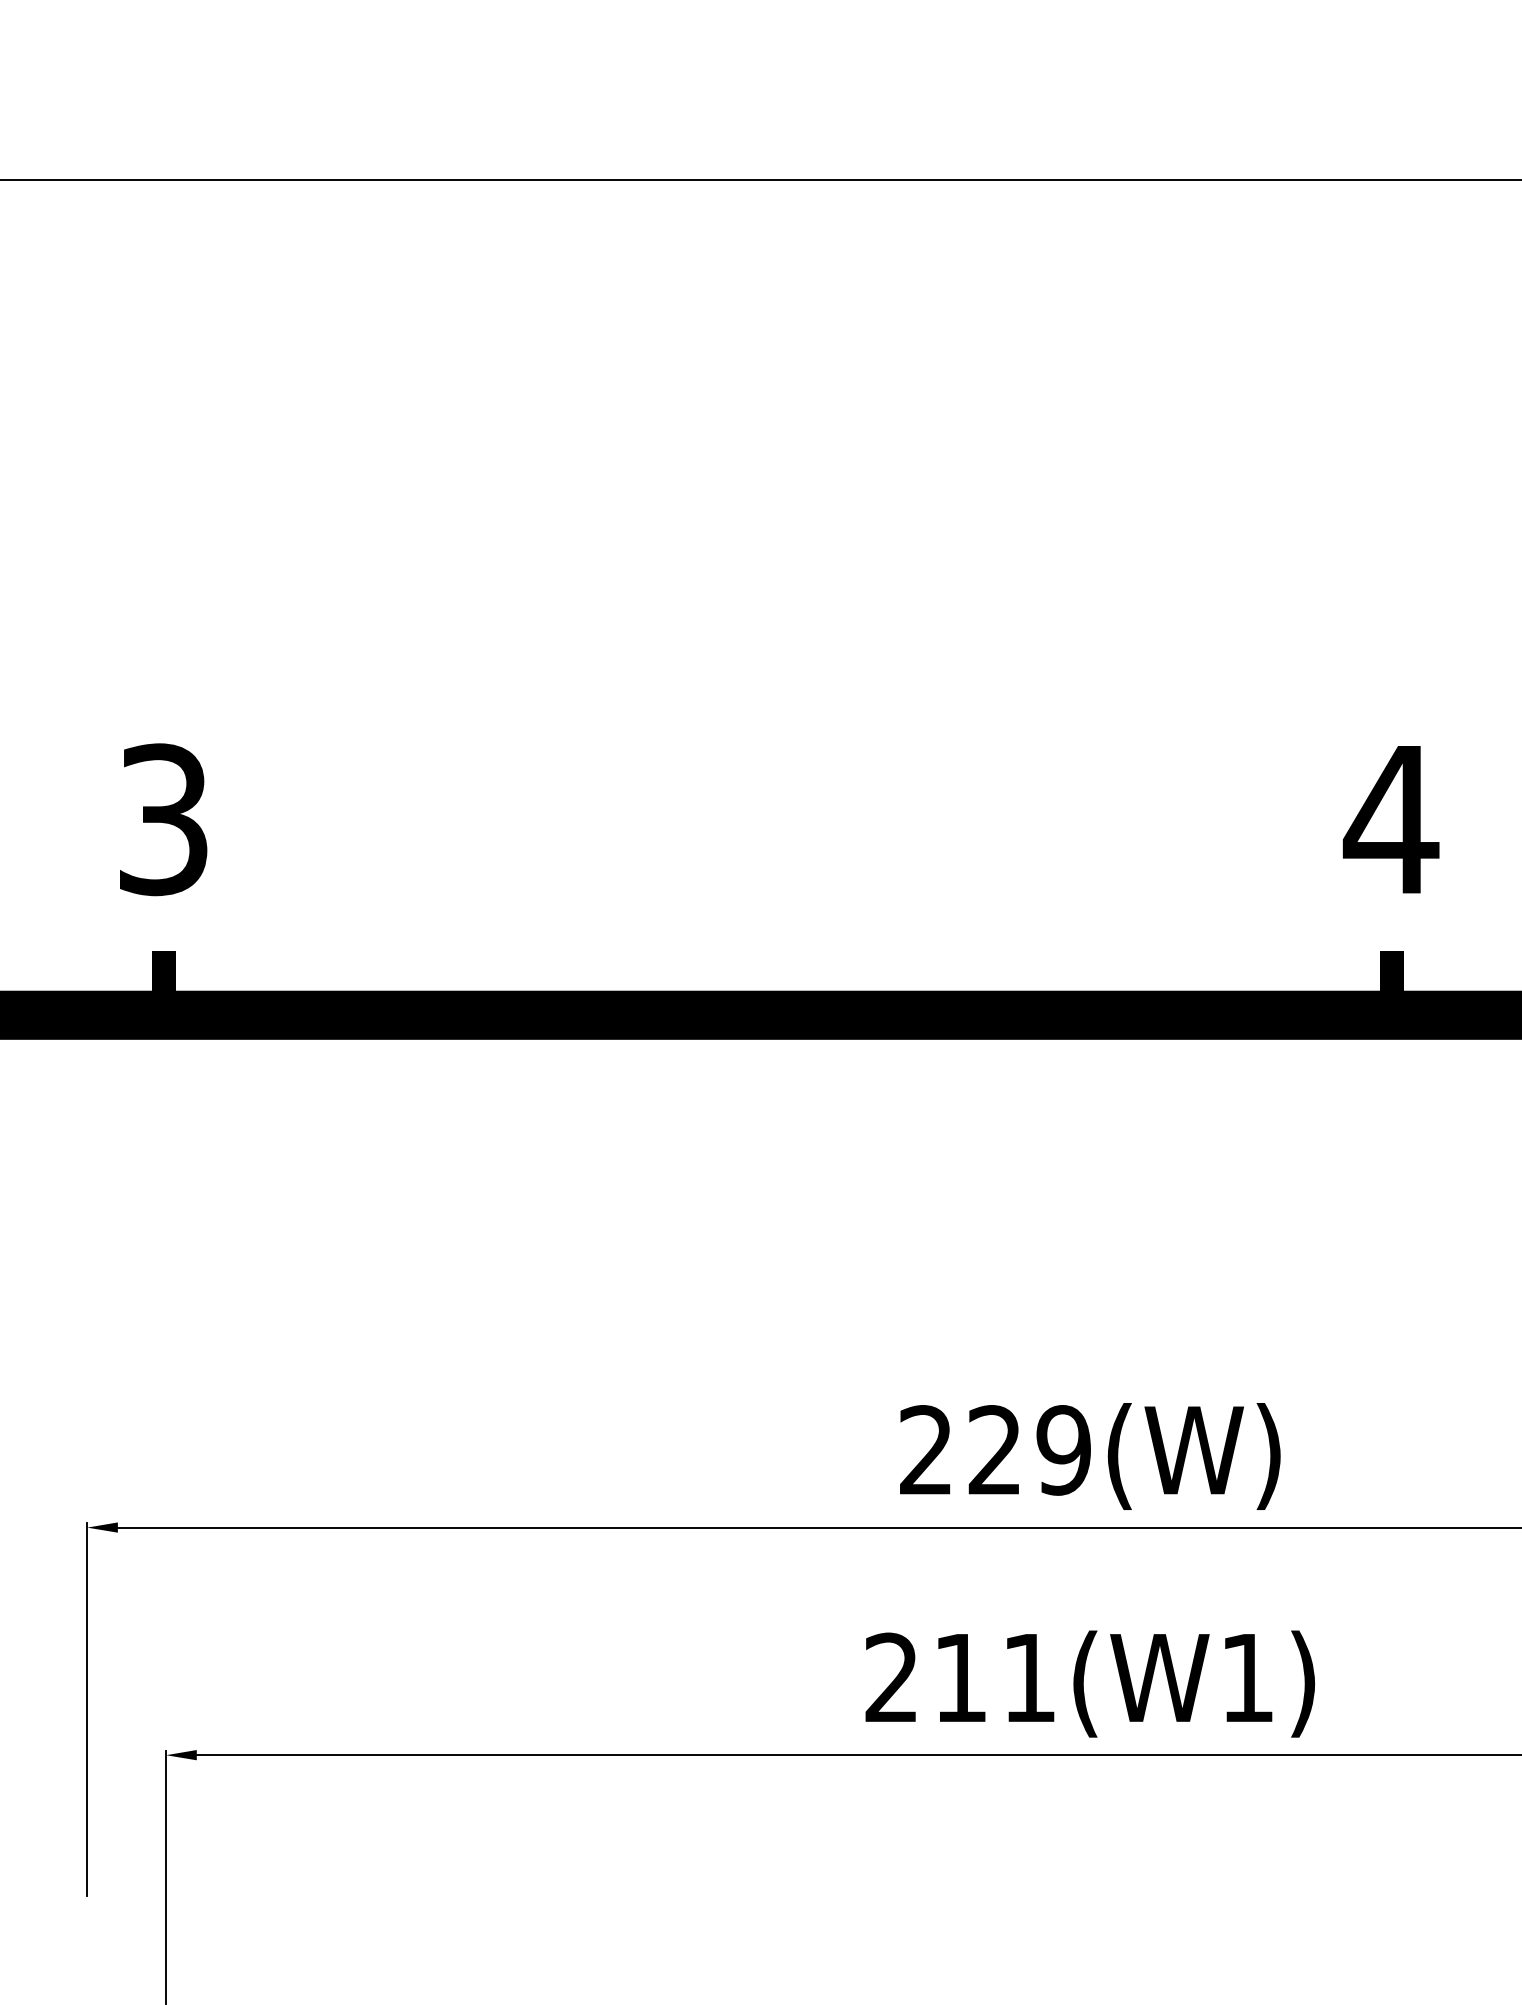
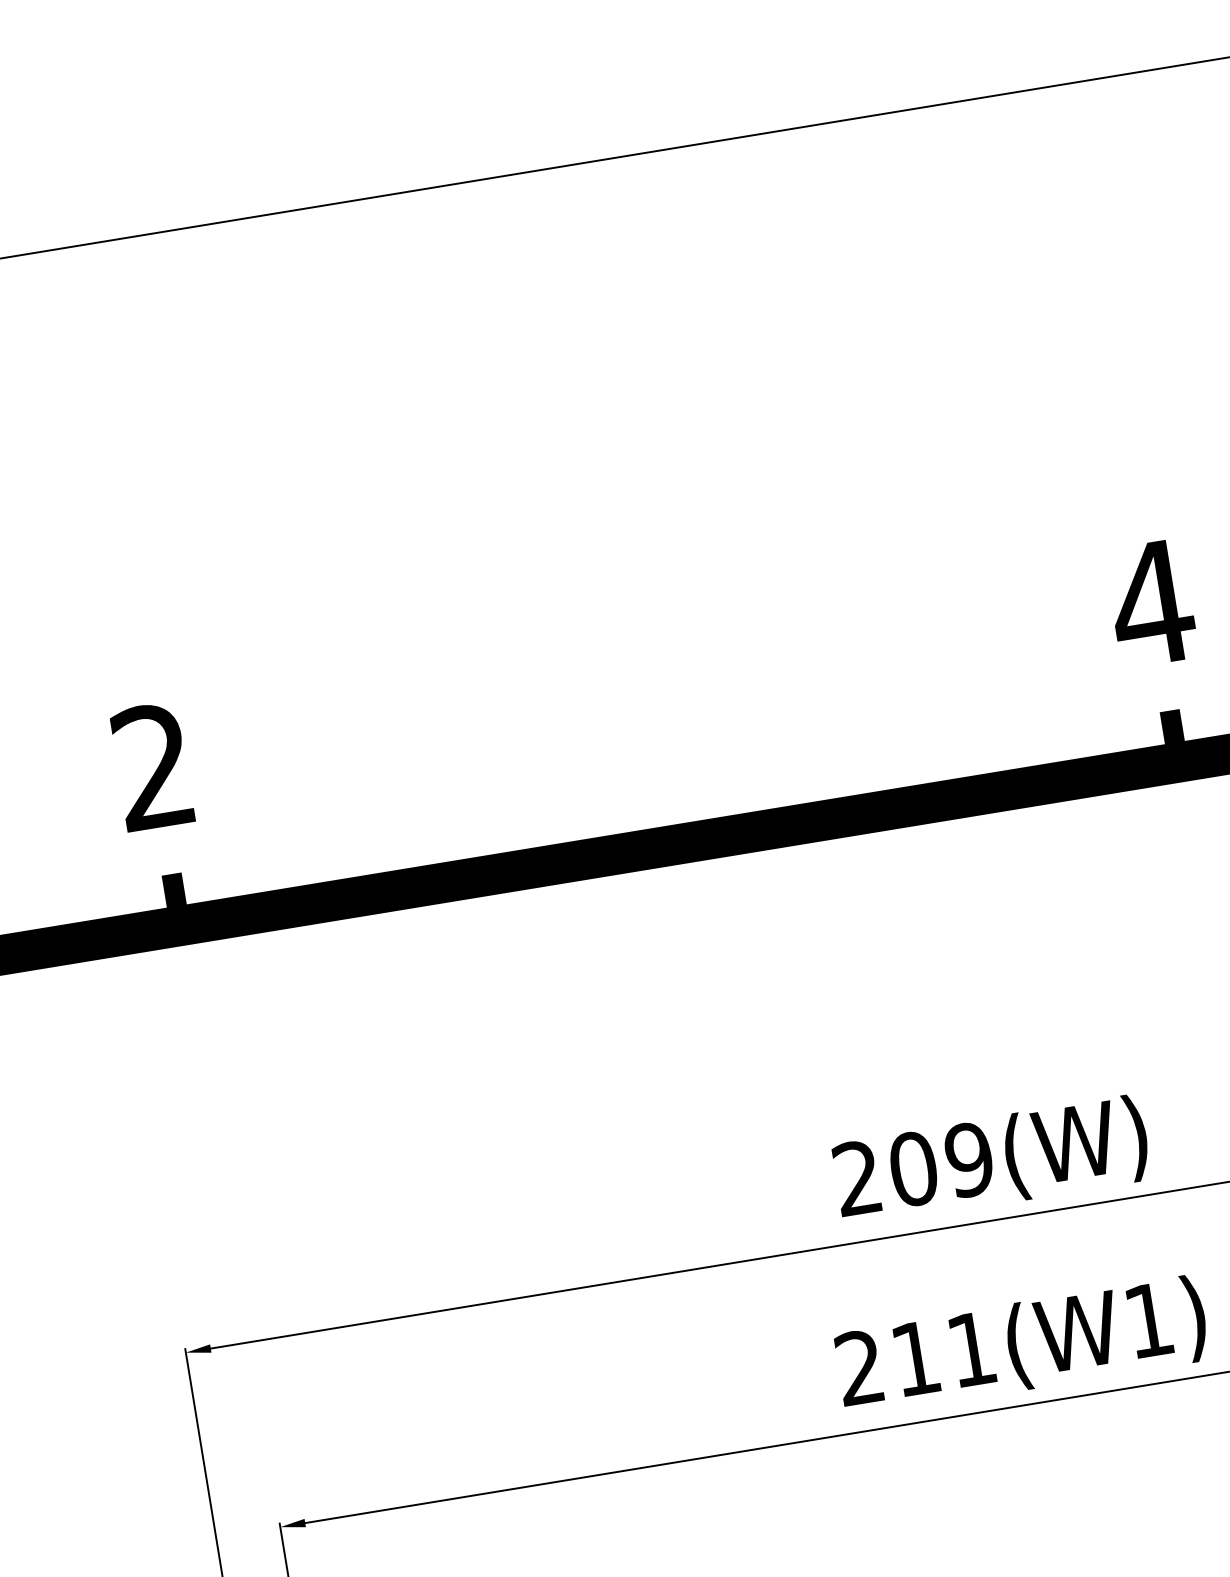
text: (163, 819) -> (153, 766), 3 -> 2
text: (995, 1450) -> (913, 1169), 229(W) -> 209(W)

